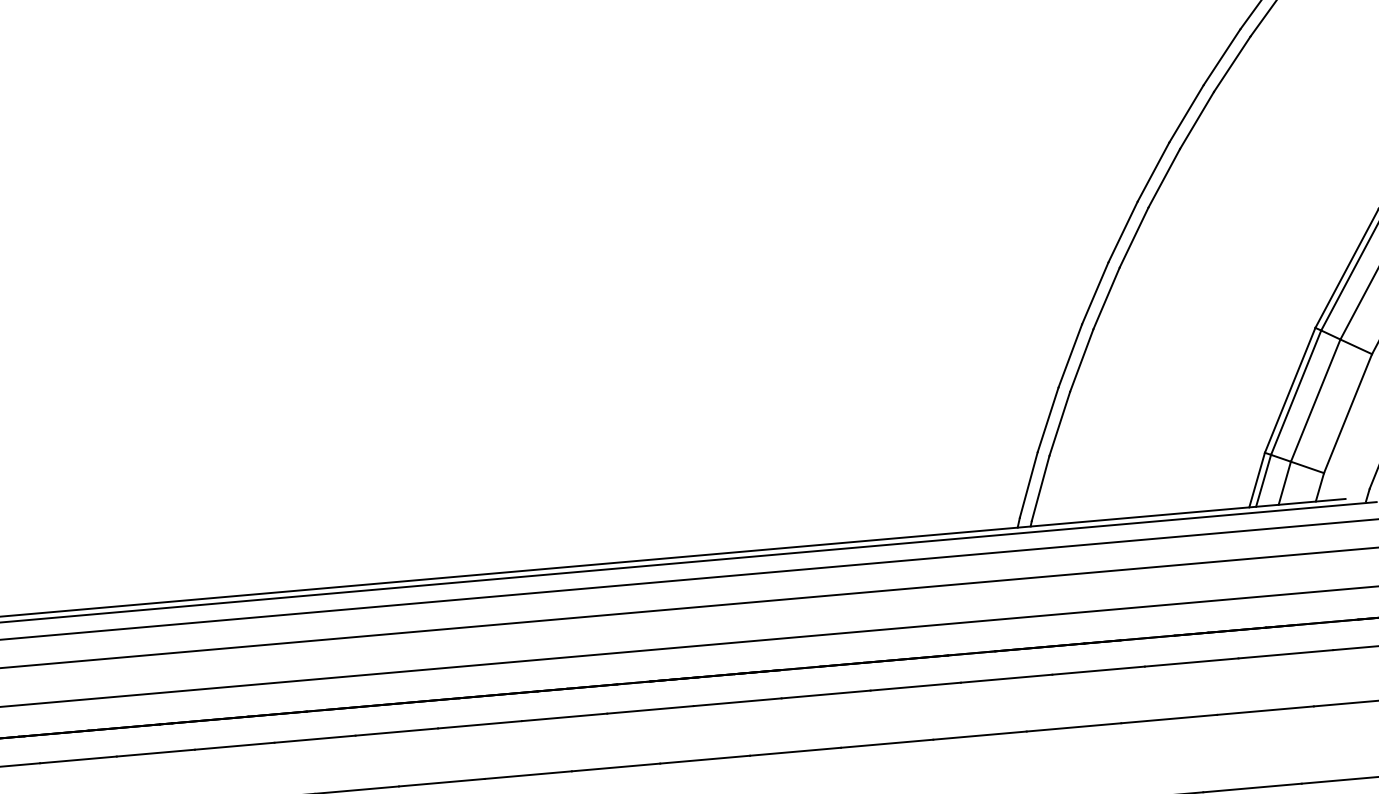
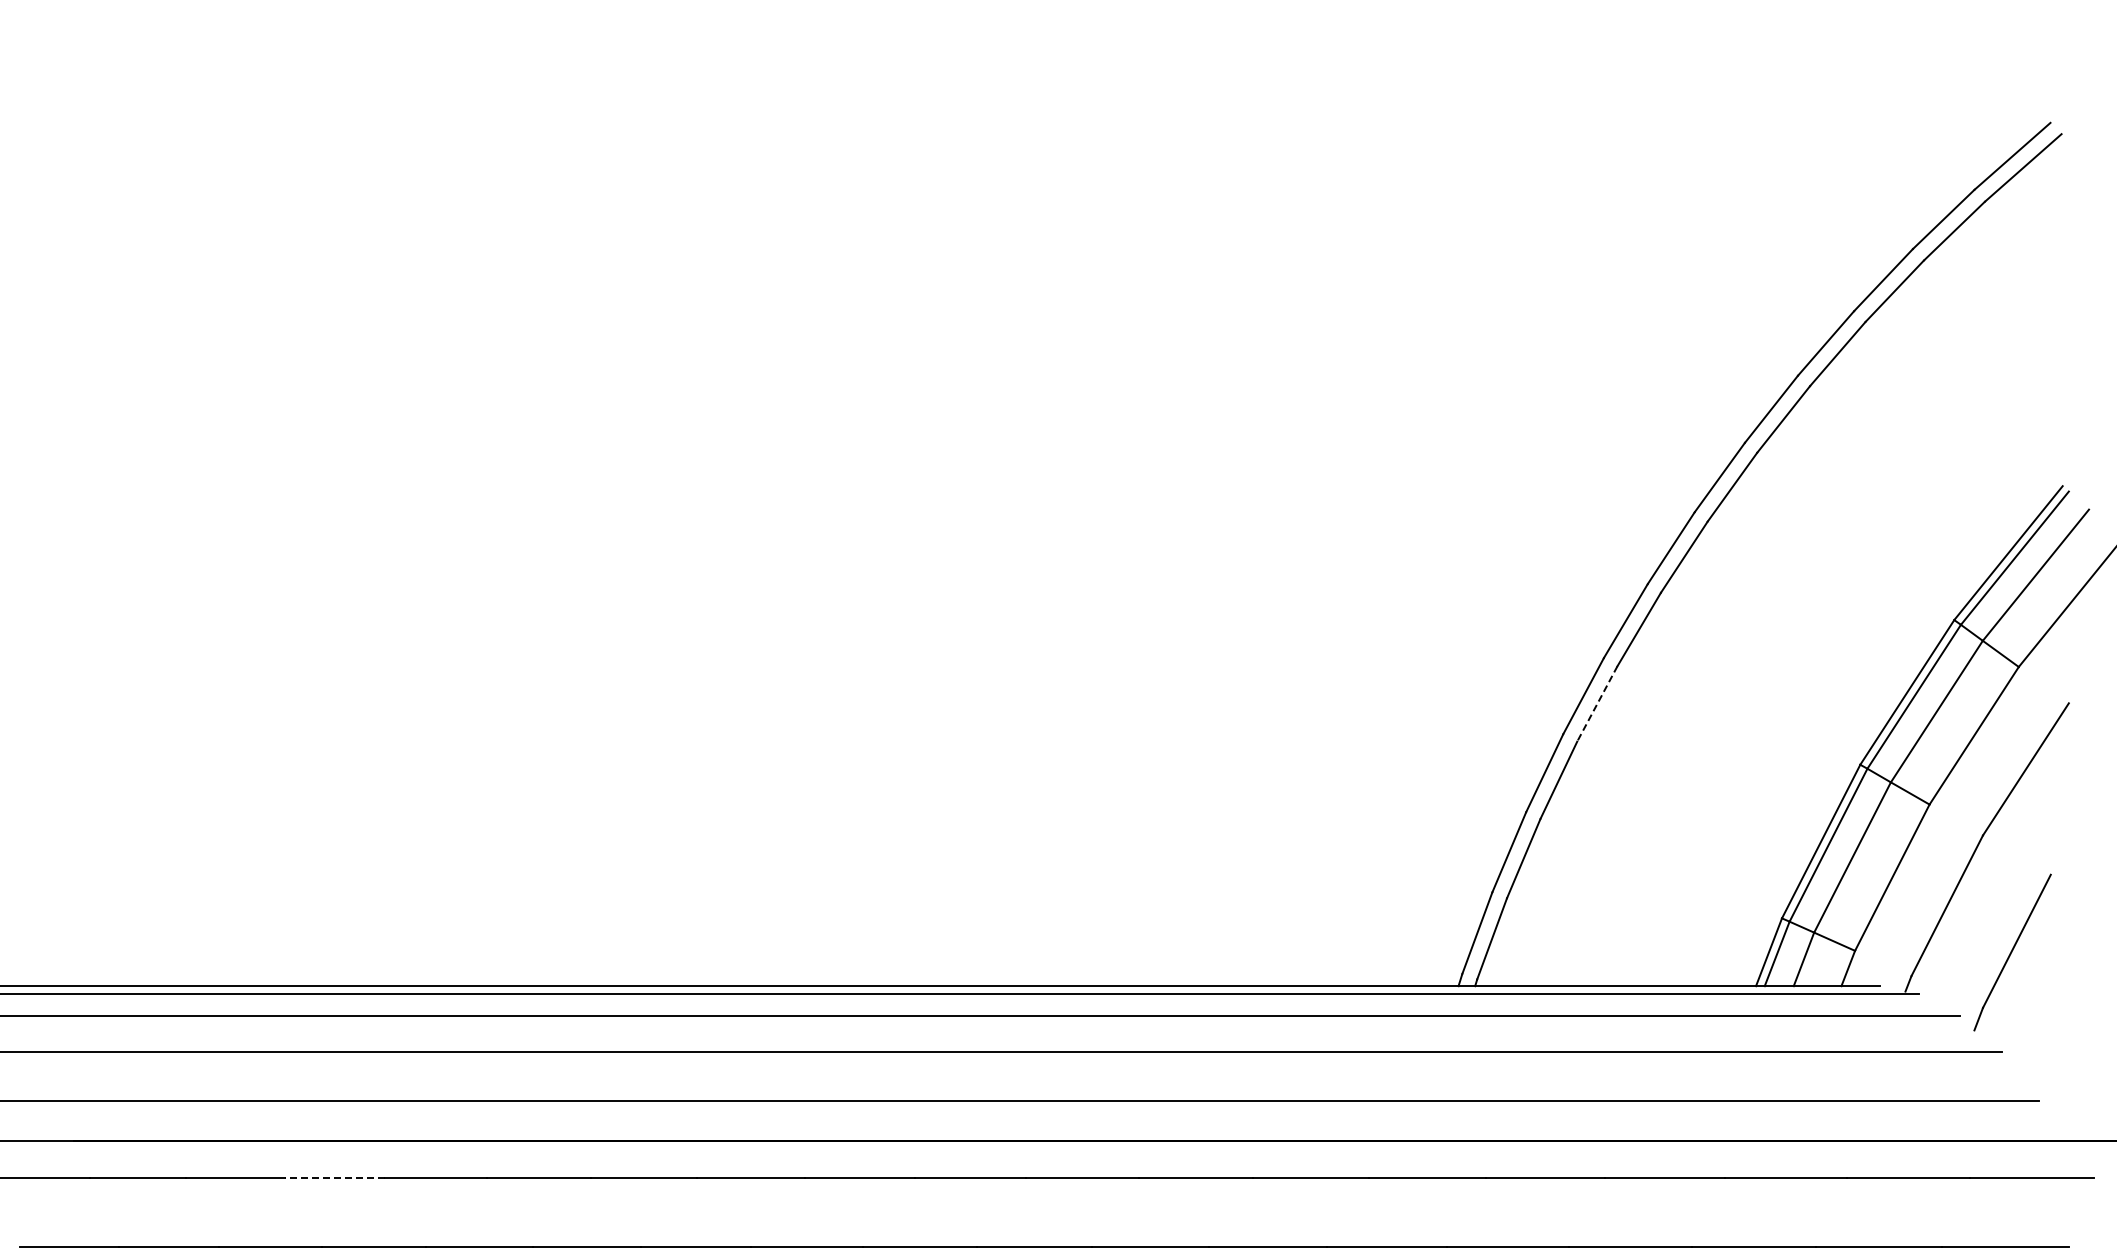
line: (1106, 298) -> (1597, 703), solid -> dashed
line: (155, 753) -> (334, 1177), solid -> dashed

